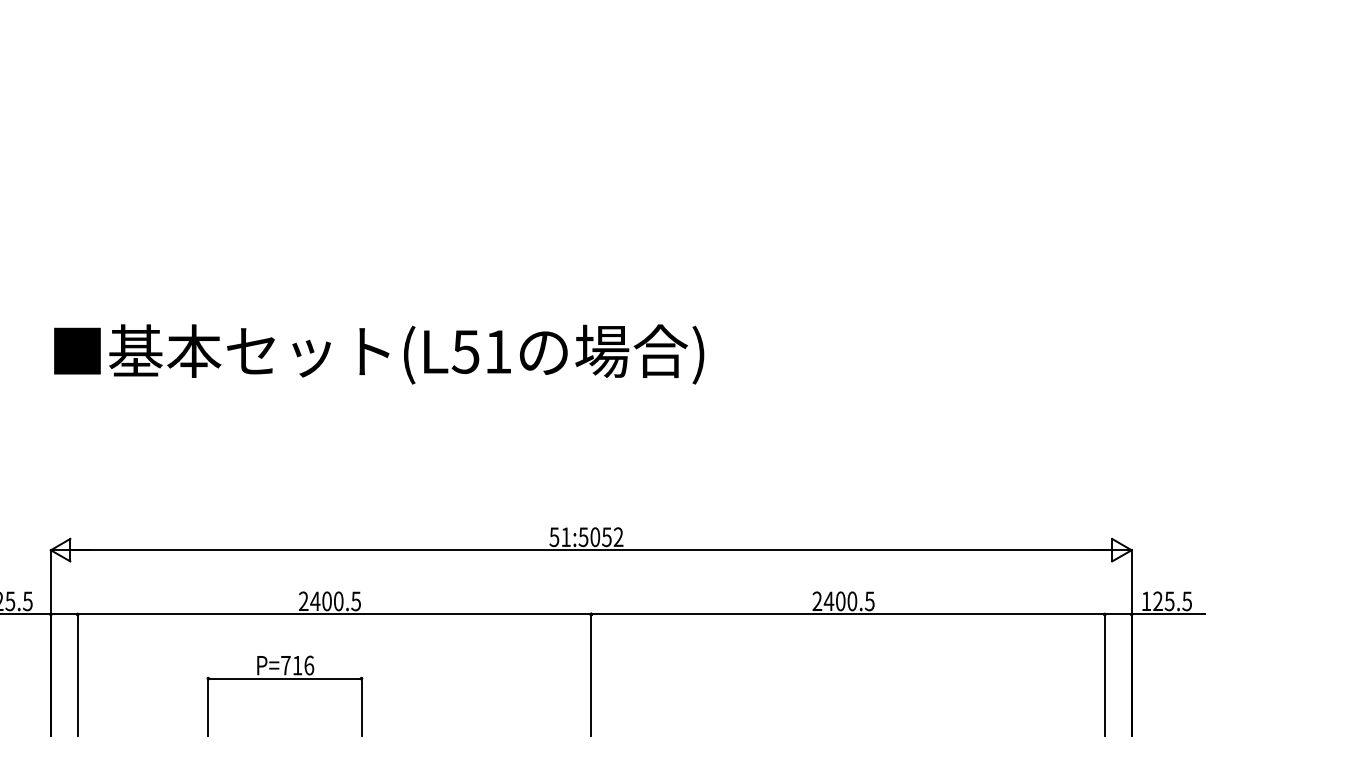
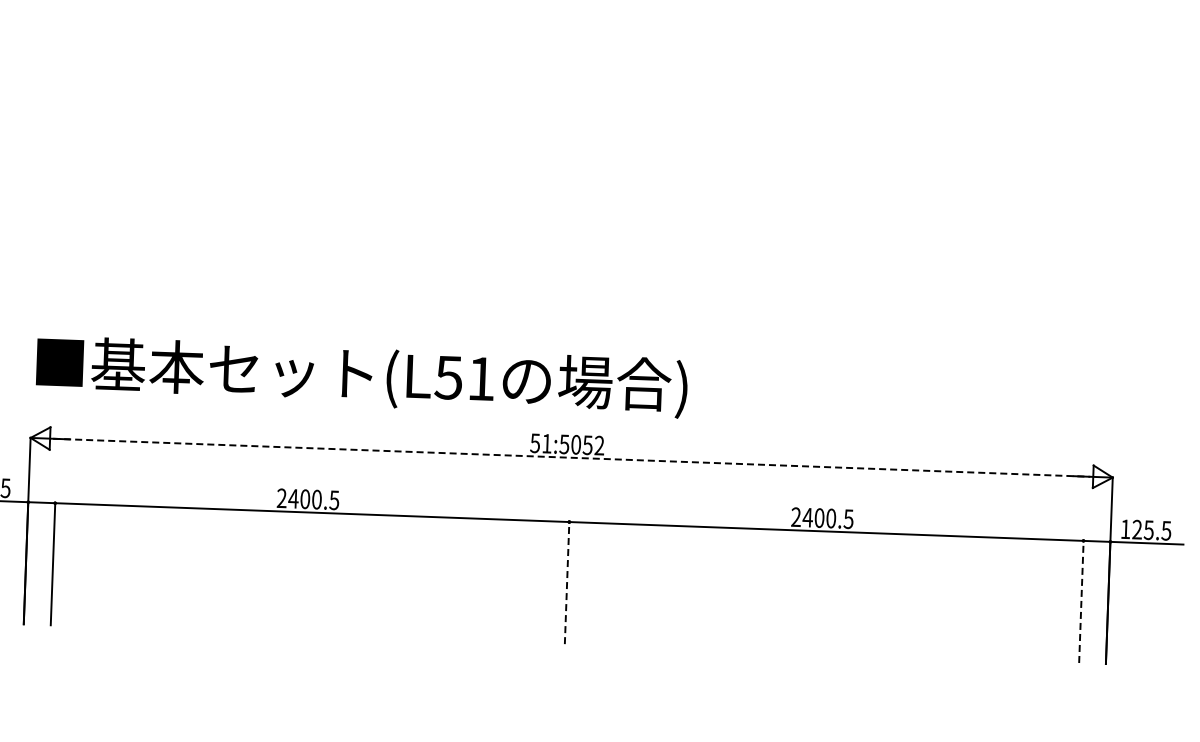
text: (379, 354) -> (362, 377), moved
line: (591, 550) -> (571, 458), solid -> dashed
line: (591, 674) -> (567, 582), solid -> dashed
line: (1104, 674) -> (1080, 601), solid -> dashed
part: (284, 679) -> (259, 575), removed

